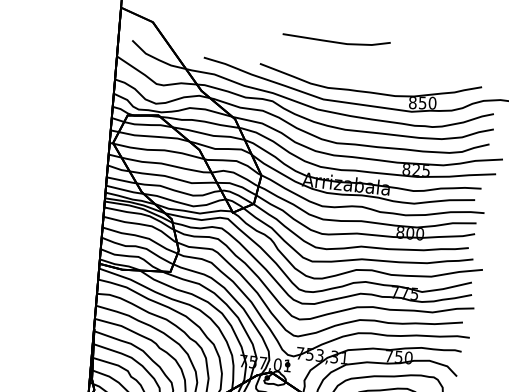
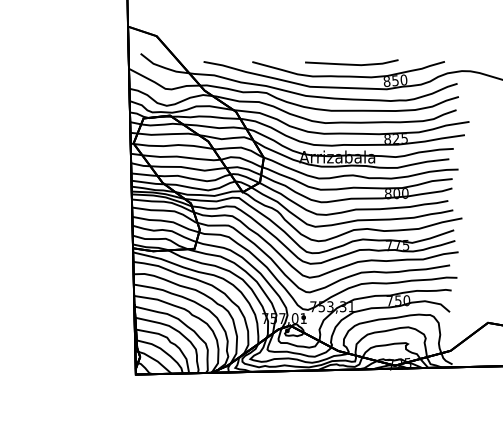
line: (336, 40) -> (351, 63), moved

